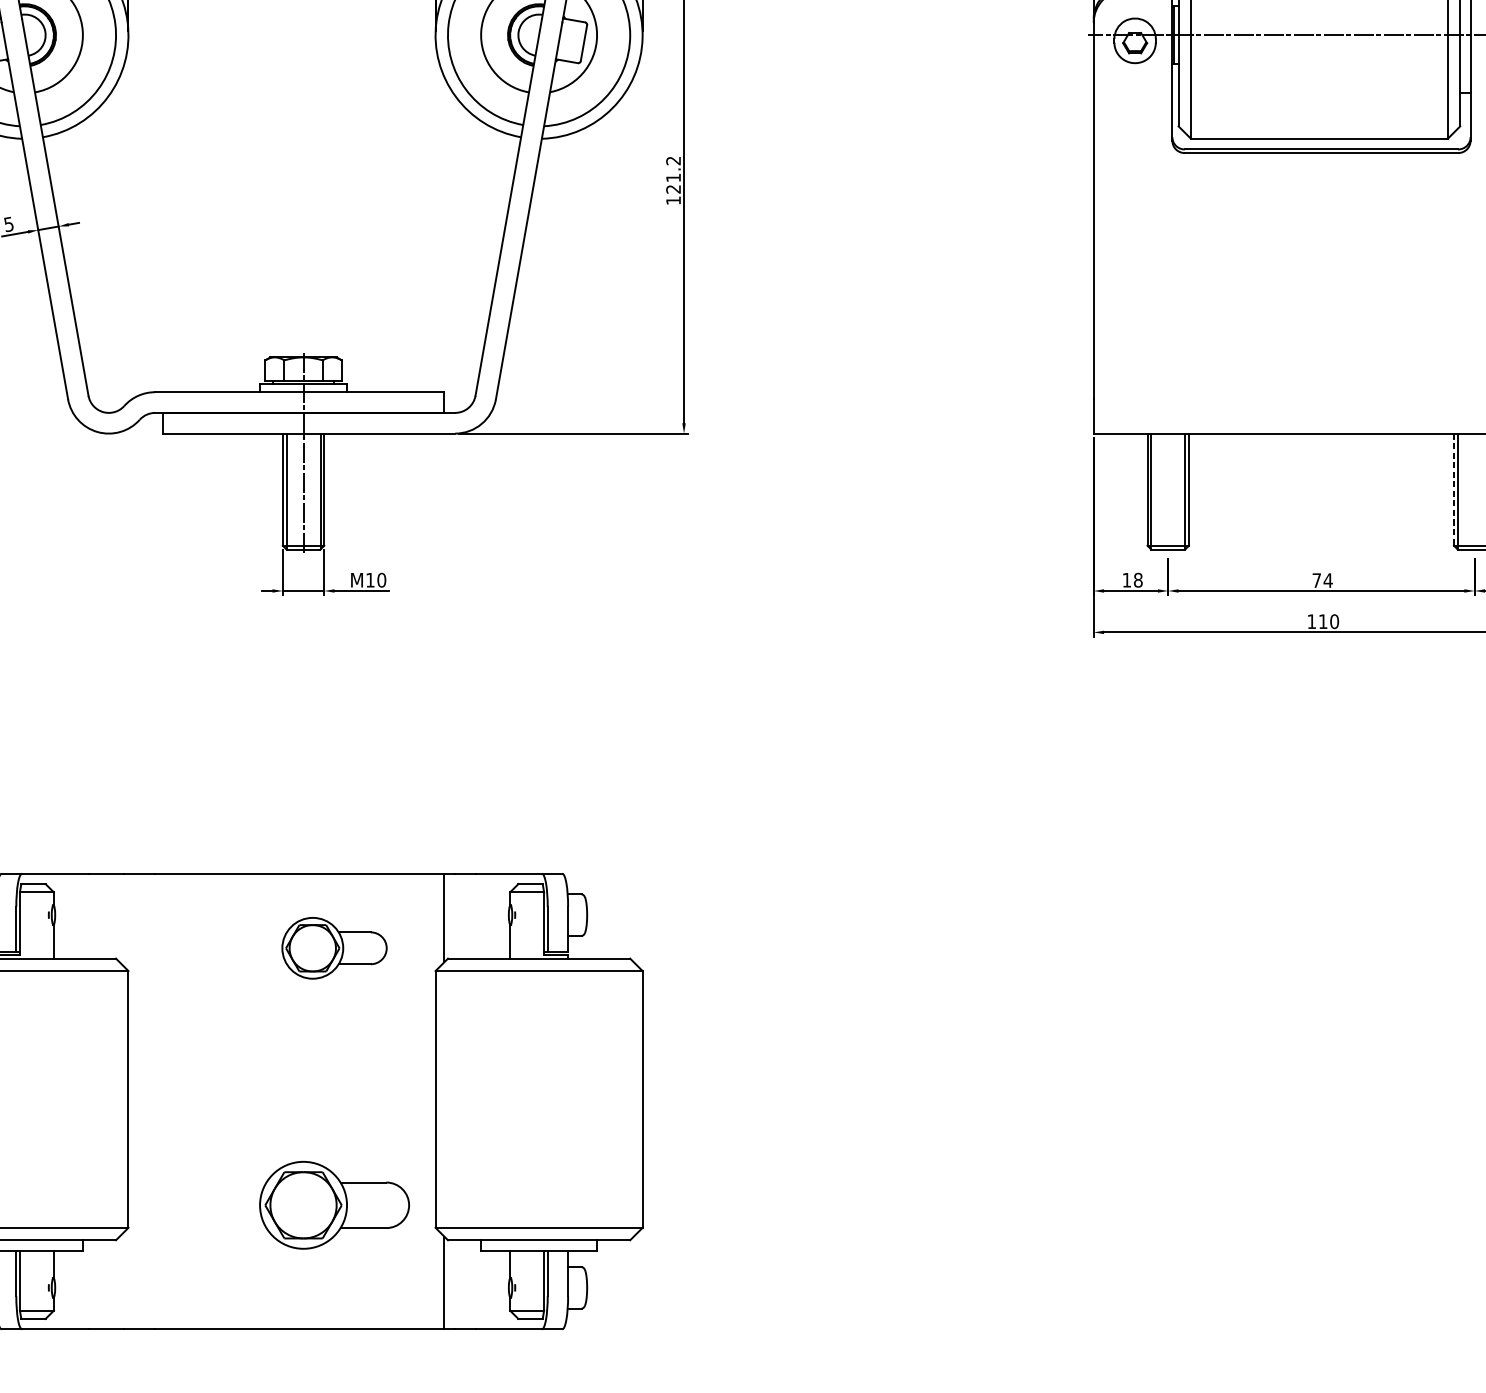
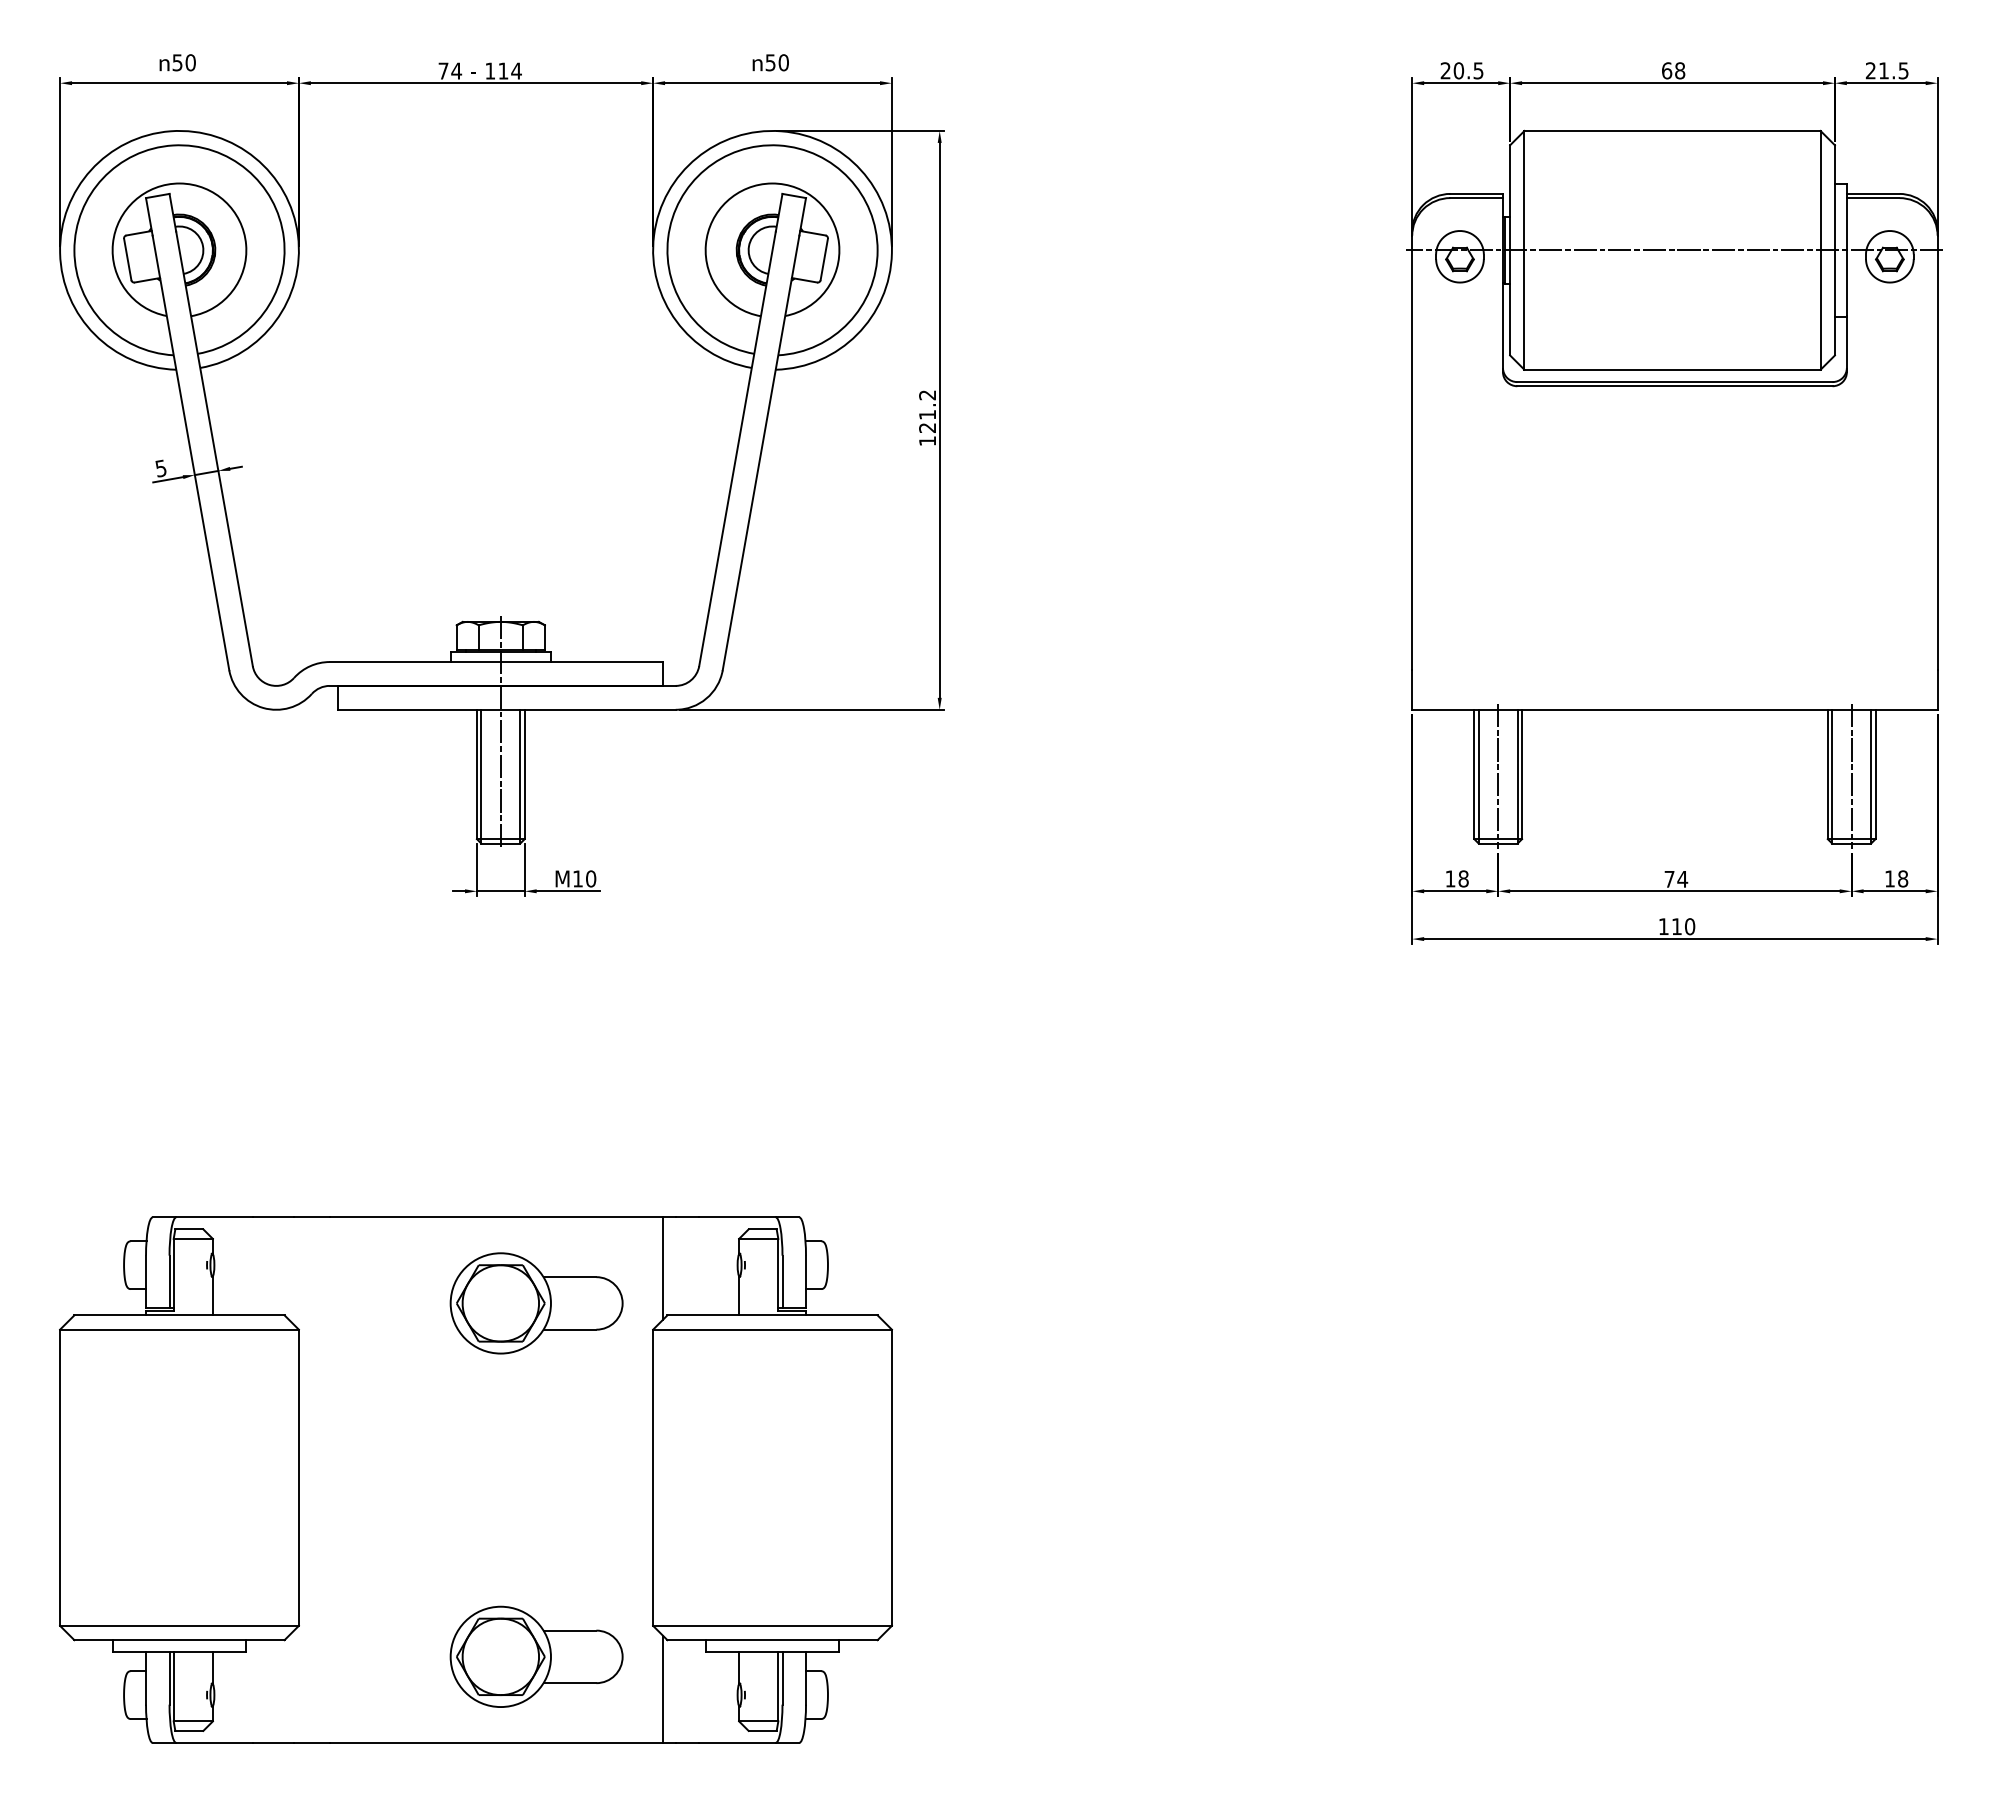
line: (1453, 489) -> (1827, 774), dashed -> solid
line: (1168, 491) -> (1498, 776), added
line: (1474, 491) -> (1851, 776), added
part: (334, 948) -> (536, 1303), size x1.43
part: (334, 1204) -> (536, 1656), moved

